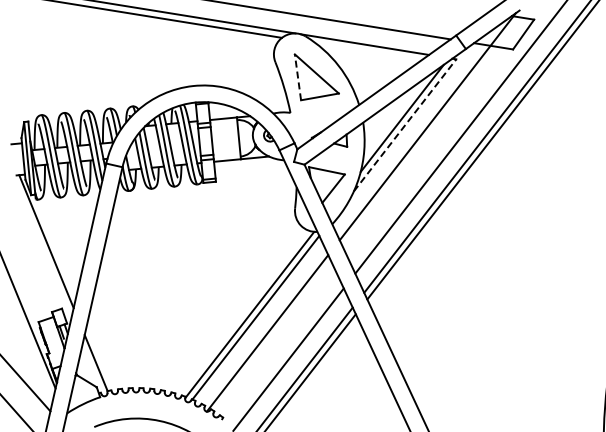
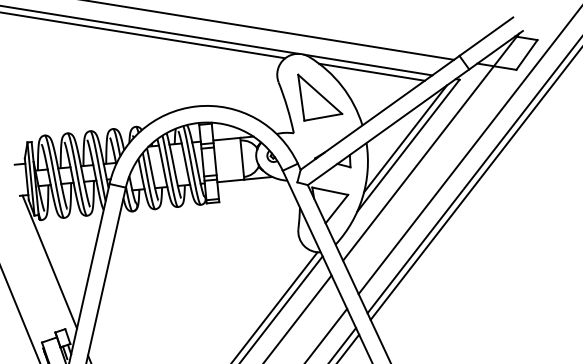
line: (368, 51) -> (371, 71), added
line: (297, 76) -> (300, 96), dashed -> solid
line: (405, 125) -> (408, 145), dashed -> solid

